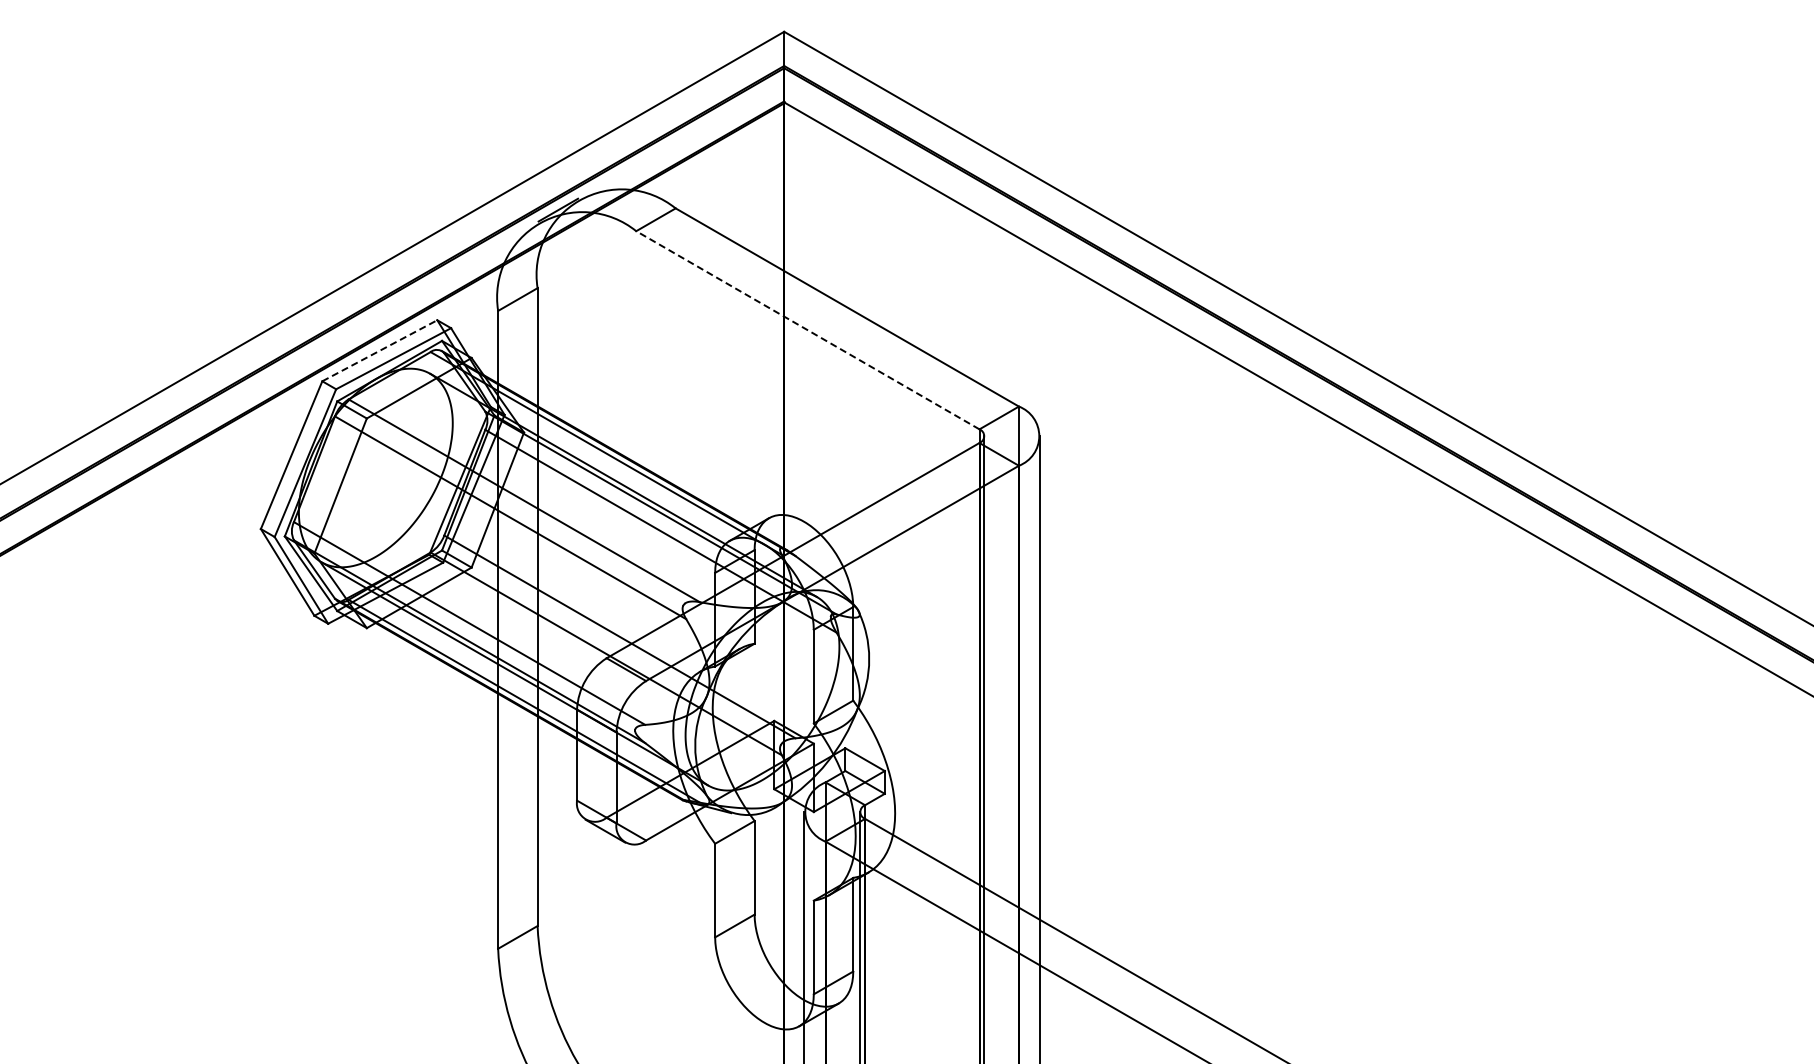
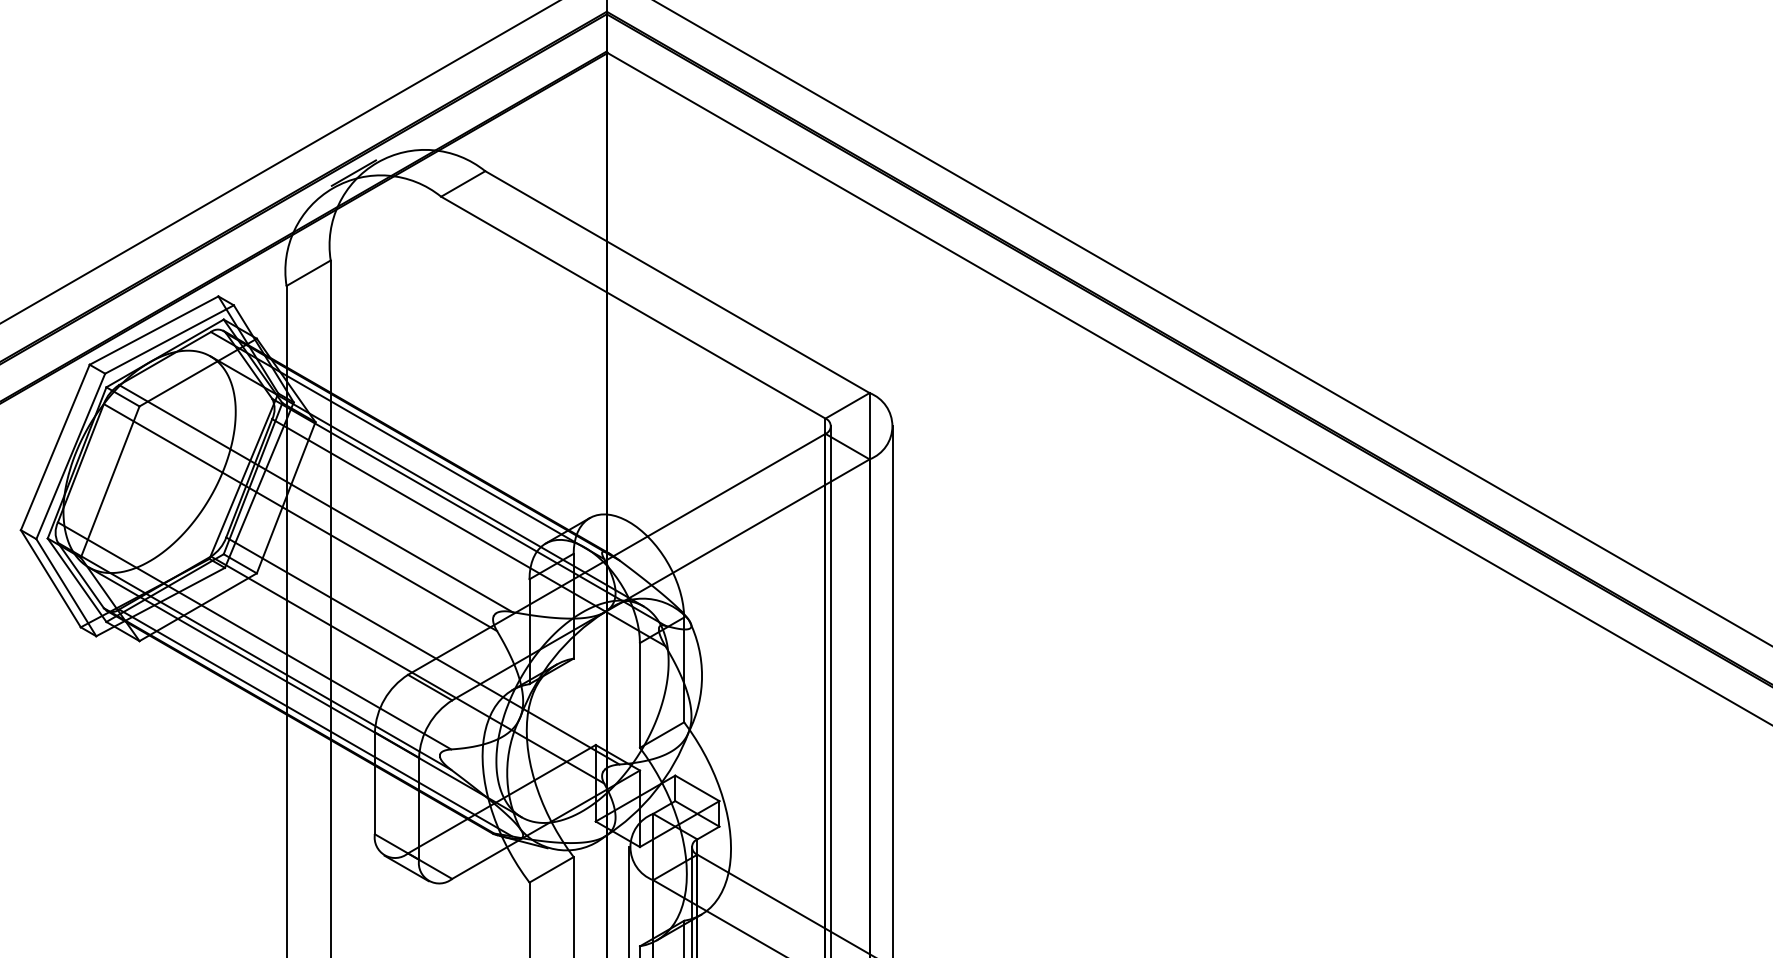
line: (807, 330) -> (632, 307), dashed -> solid
line: (380, 350) -> (154, 330), dashed -> solid

